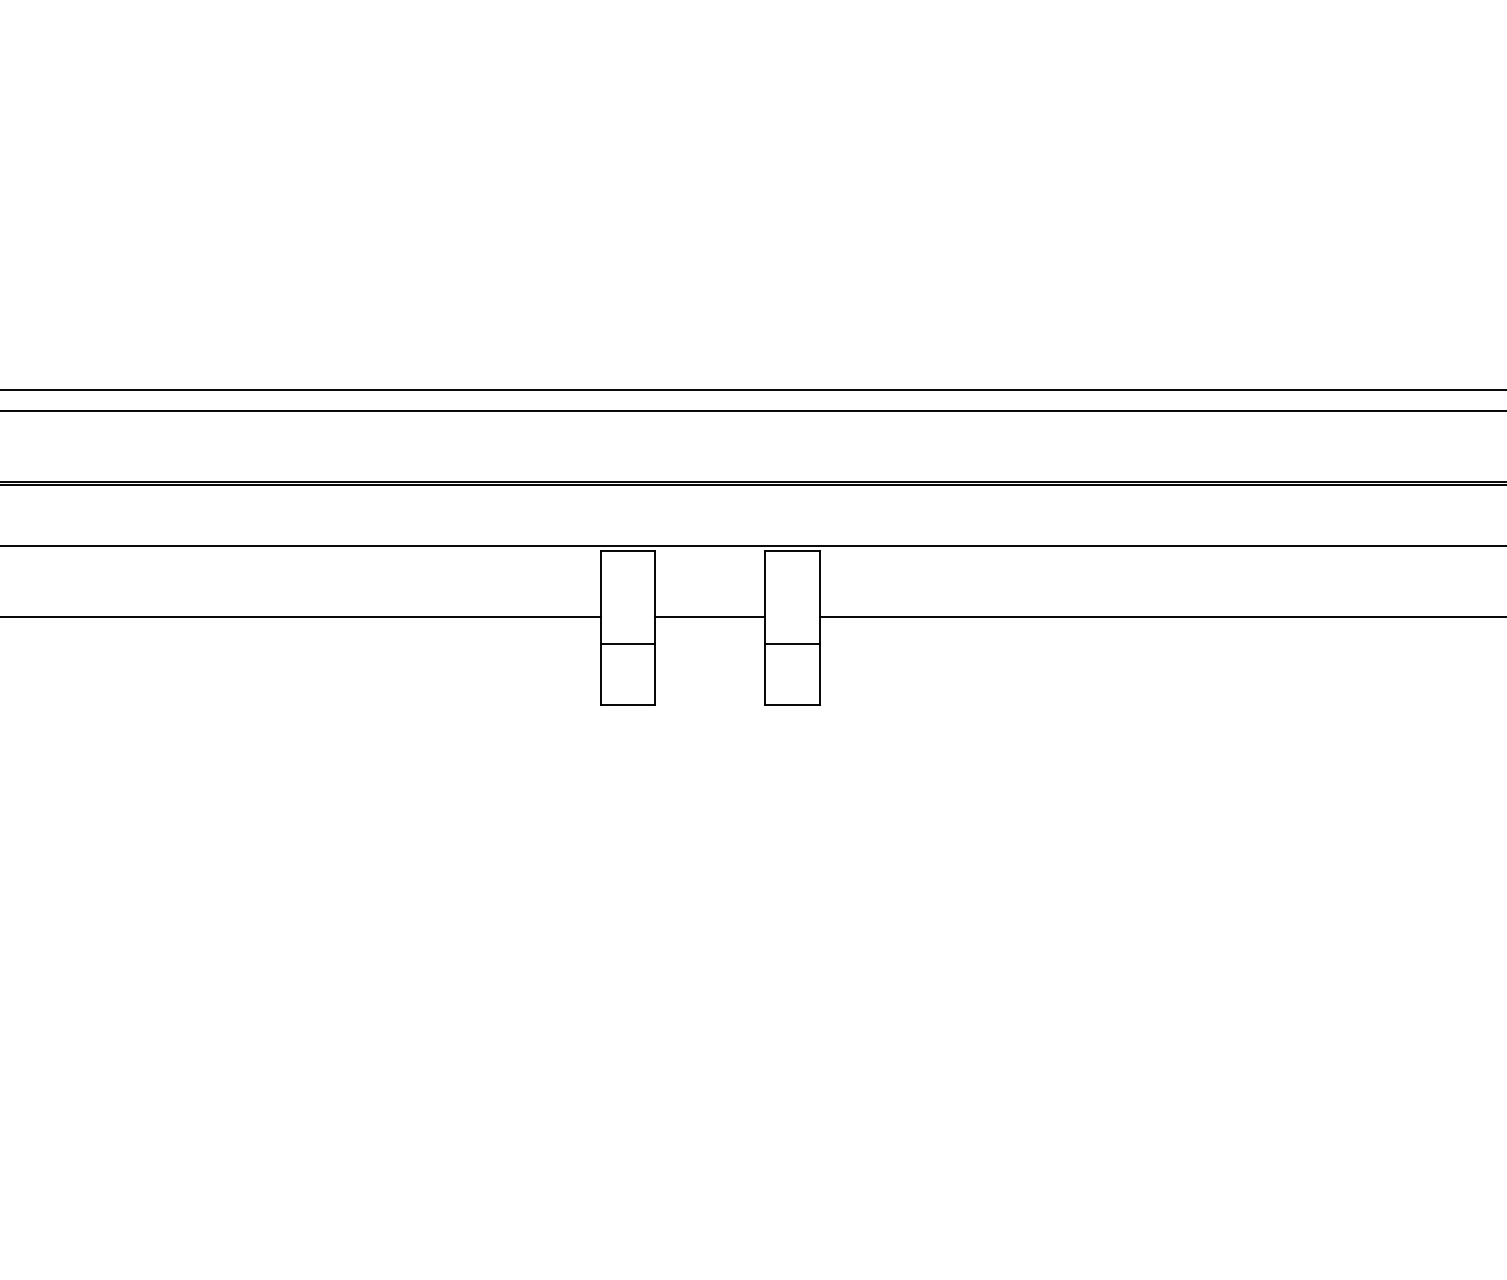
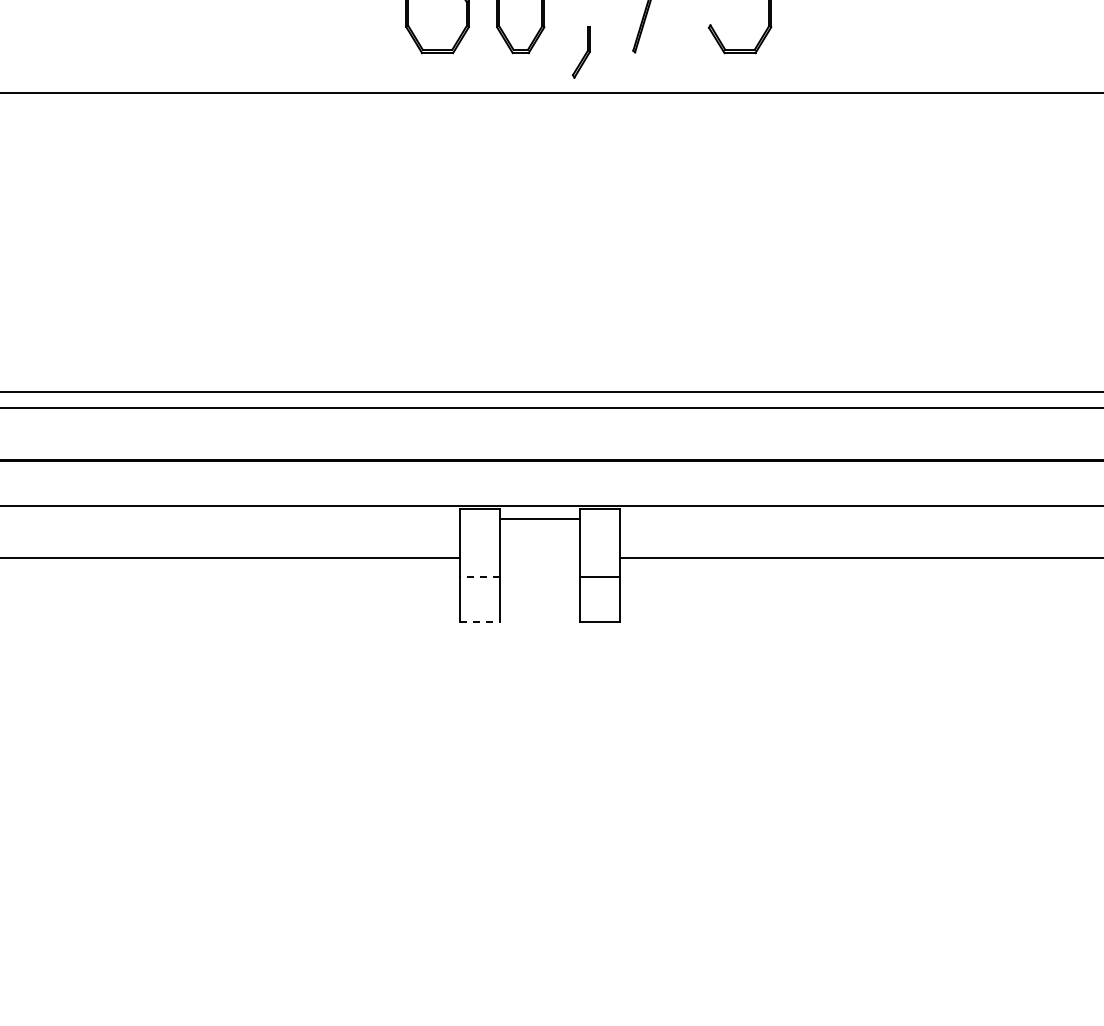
line: (709, 616) -> (539, 518), moved
line: (627, 644) -> (479, 577), solid -> dashed
line: (627, 704) -> (479, 621), solid -> dashed

